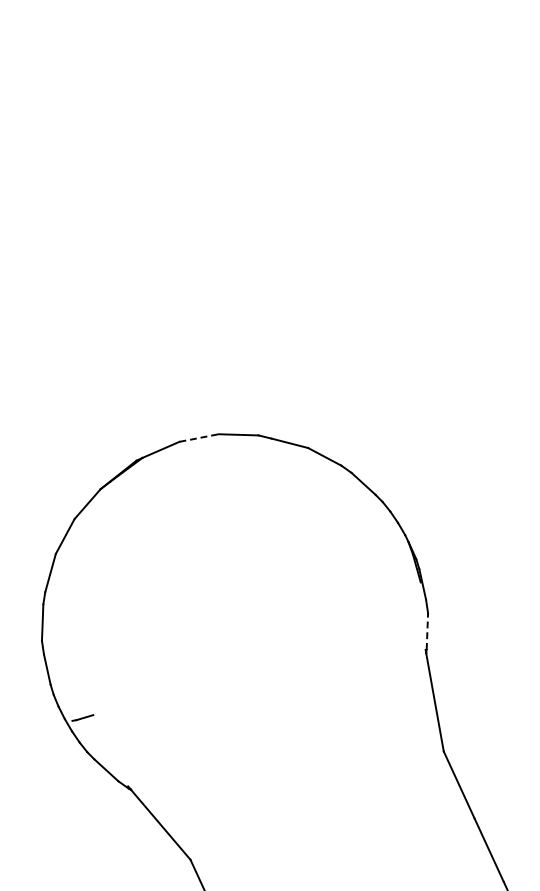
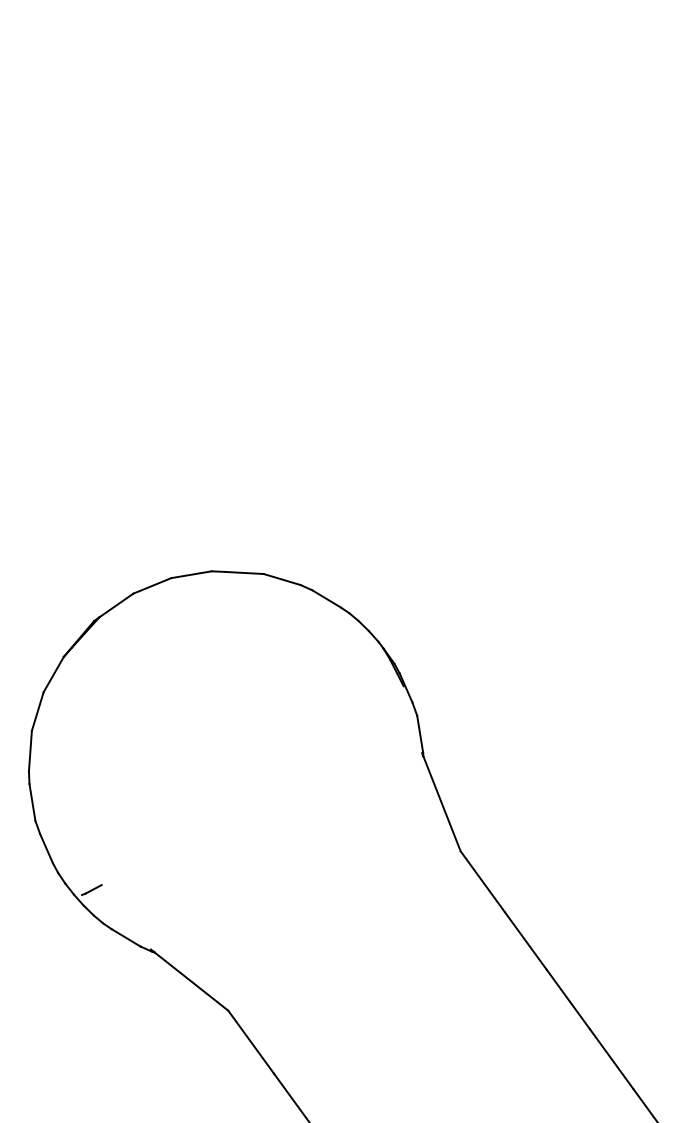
line: (199, 437) -> (152, 585), dashed -> solid
line: (427, 631) -> (420, 734), dashed -> solid

